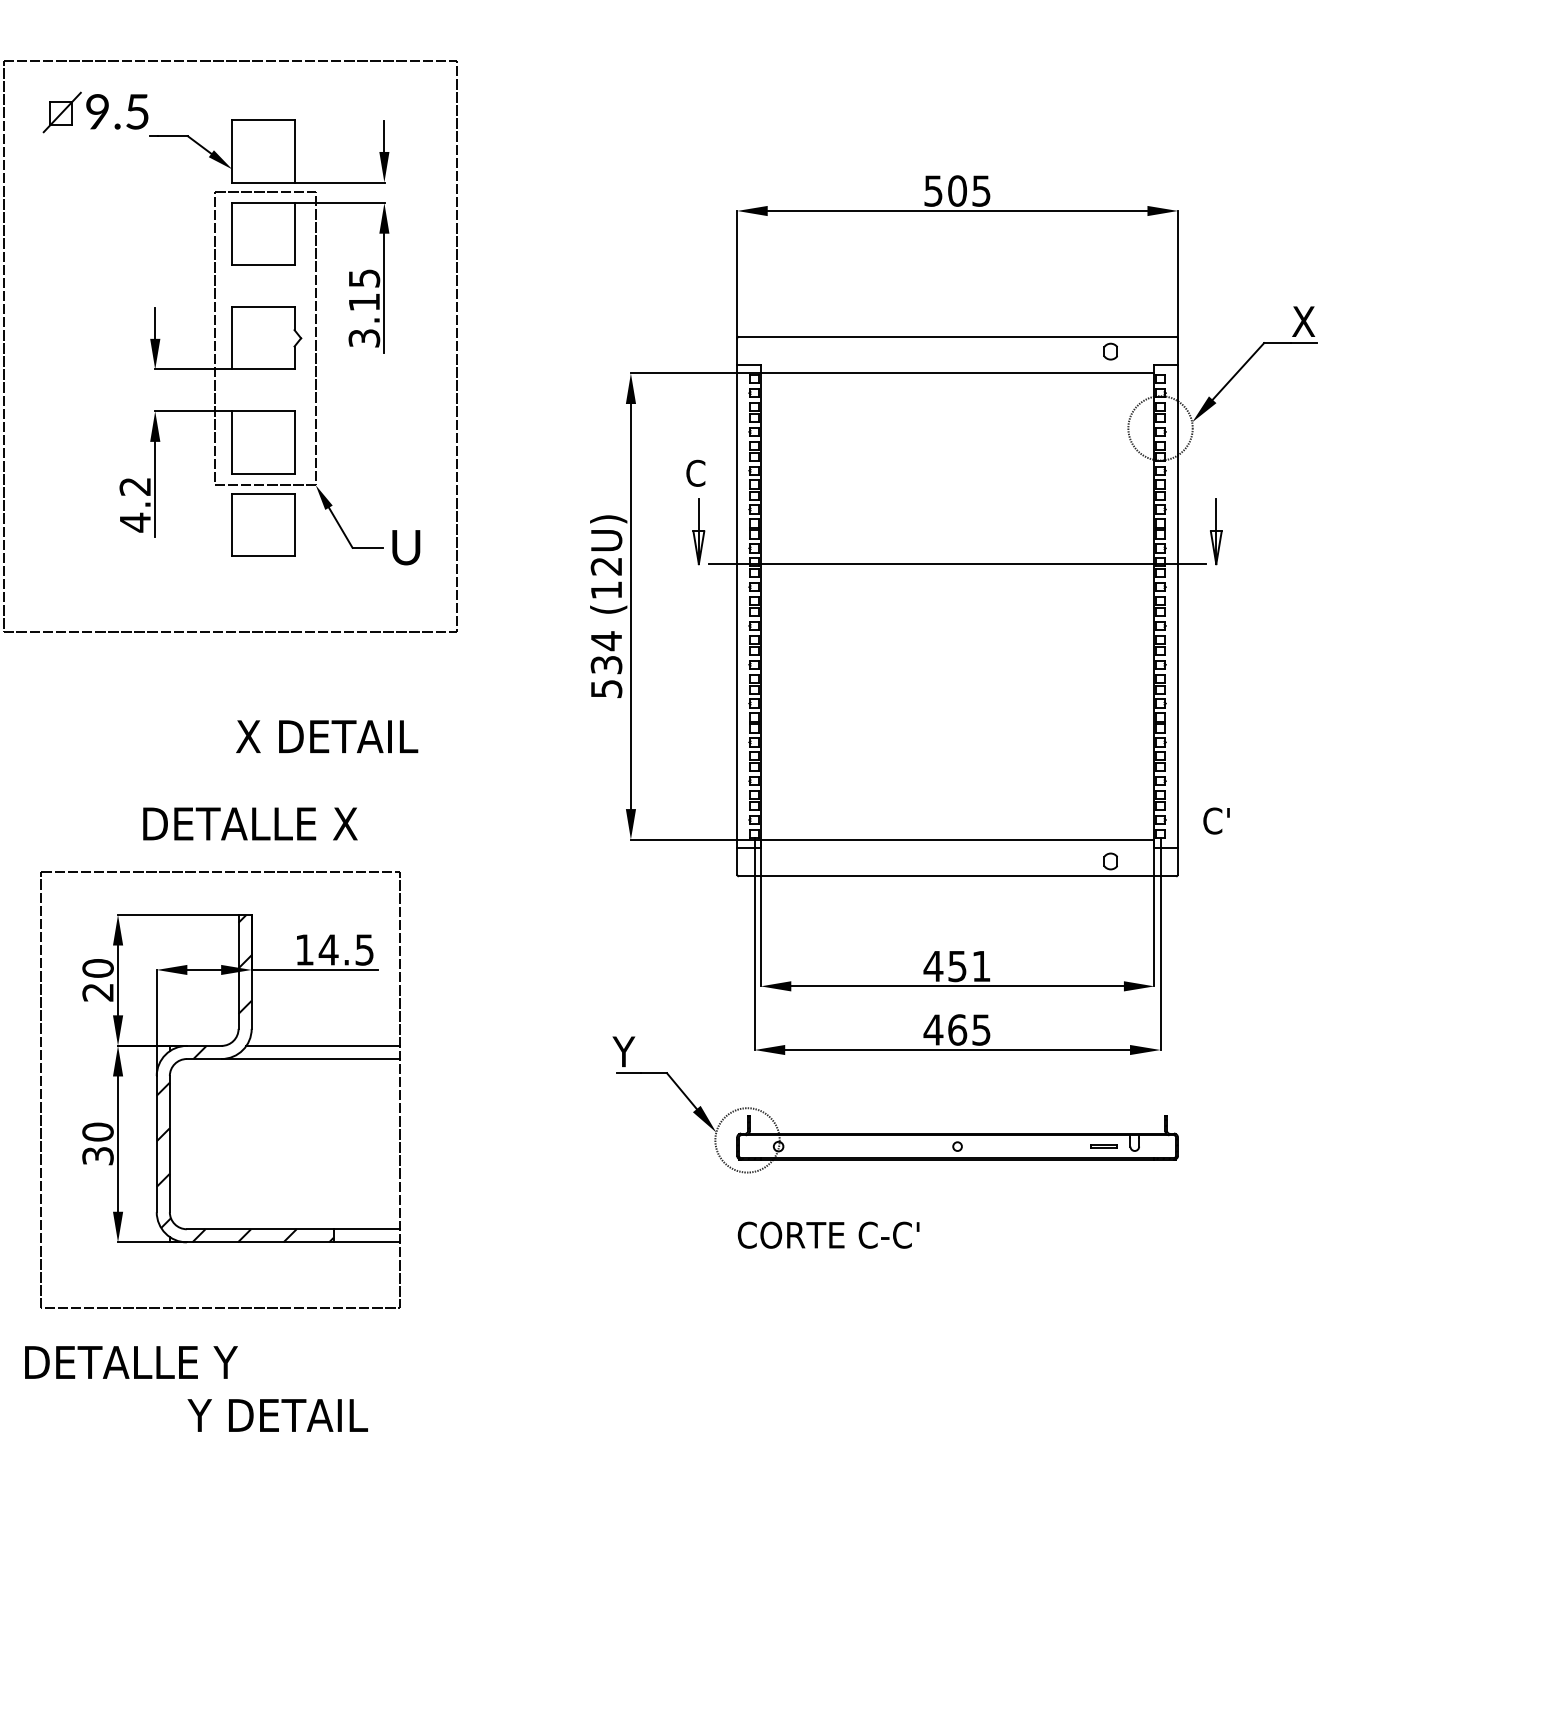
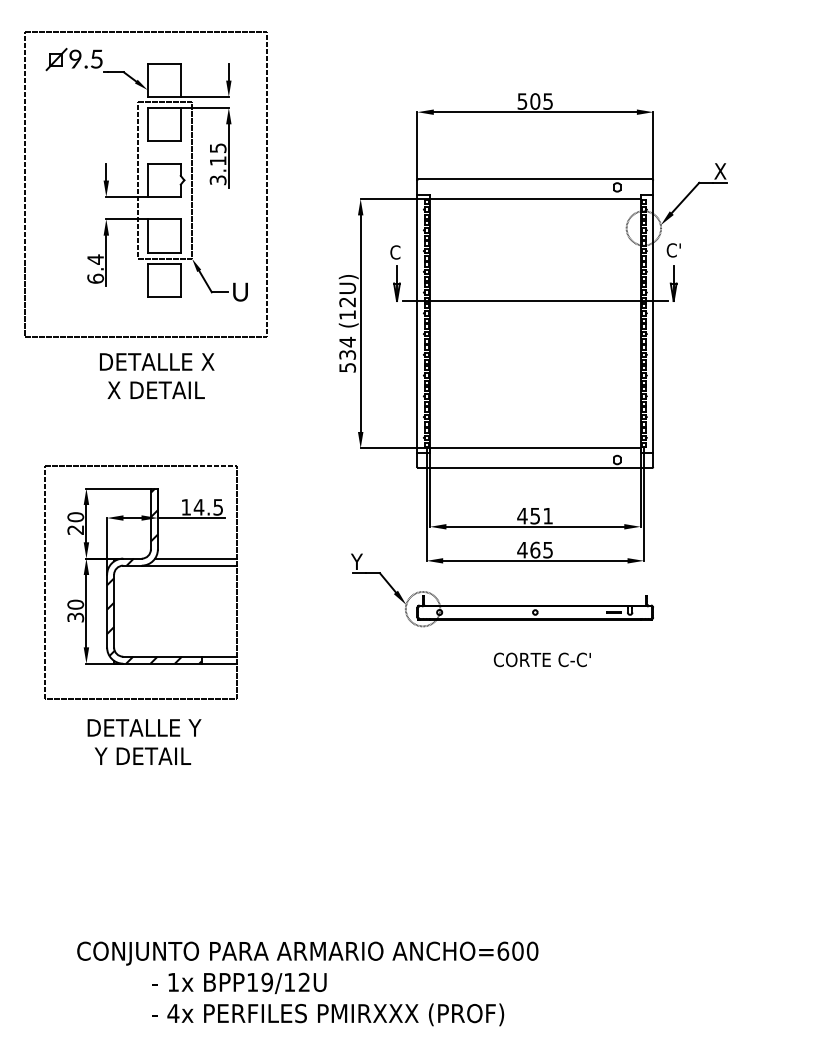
text: (135, 505) -> (95, 269), 4.2 -> 6.4
text: (325, 735) -> (155, 389), moved
text: (1215, 821) -> (673, 250), moved
text: (250, 823) -> (157, 361), moved
text: (826, 1234) -> (541, 659), moved
text: (131, 1361) -> (144, 727), moved
text: (277, 1414) -> (142, 755), moved

